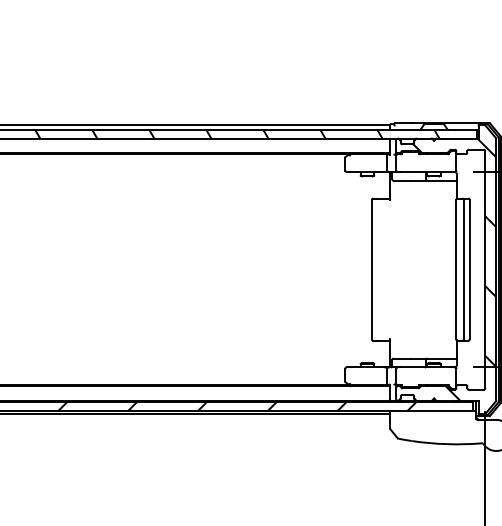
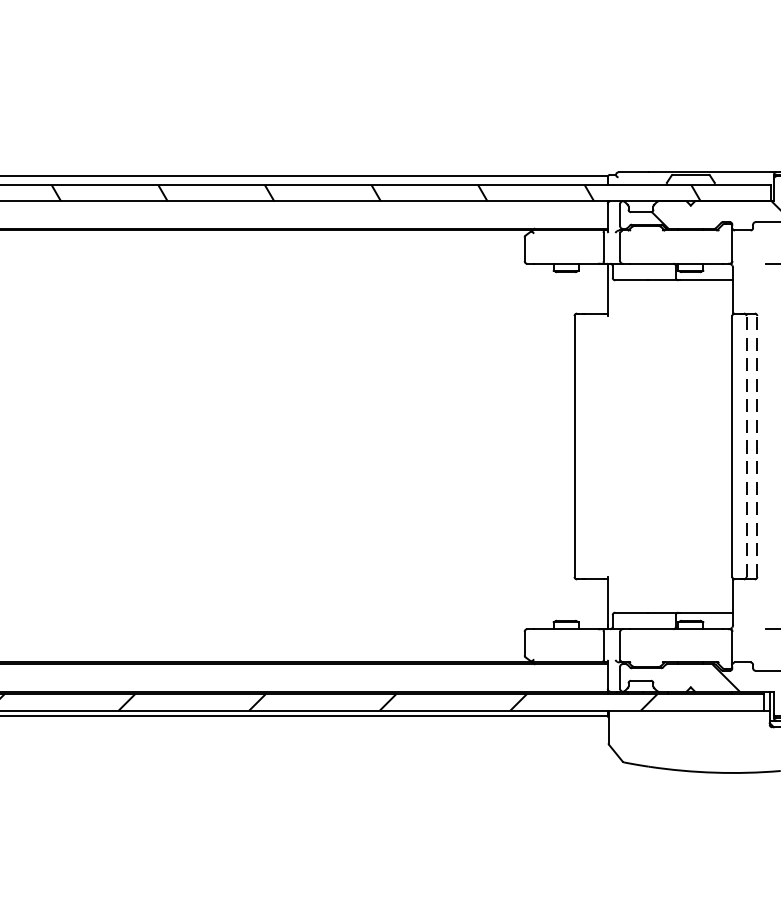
line: (463, 269) -> (745, 446), solid -> dashed
line: (469, 269) -> (756, 446), solid -> dashed

